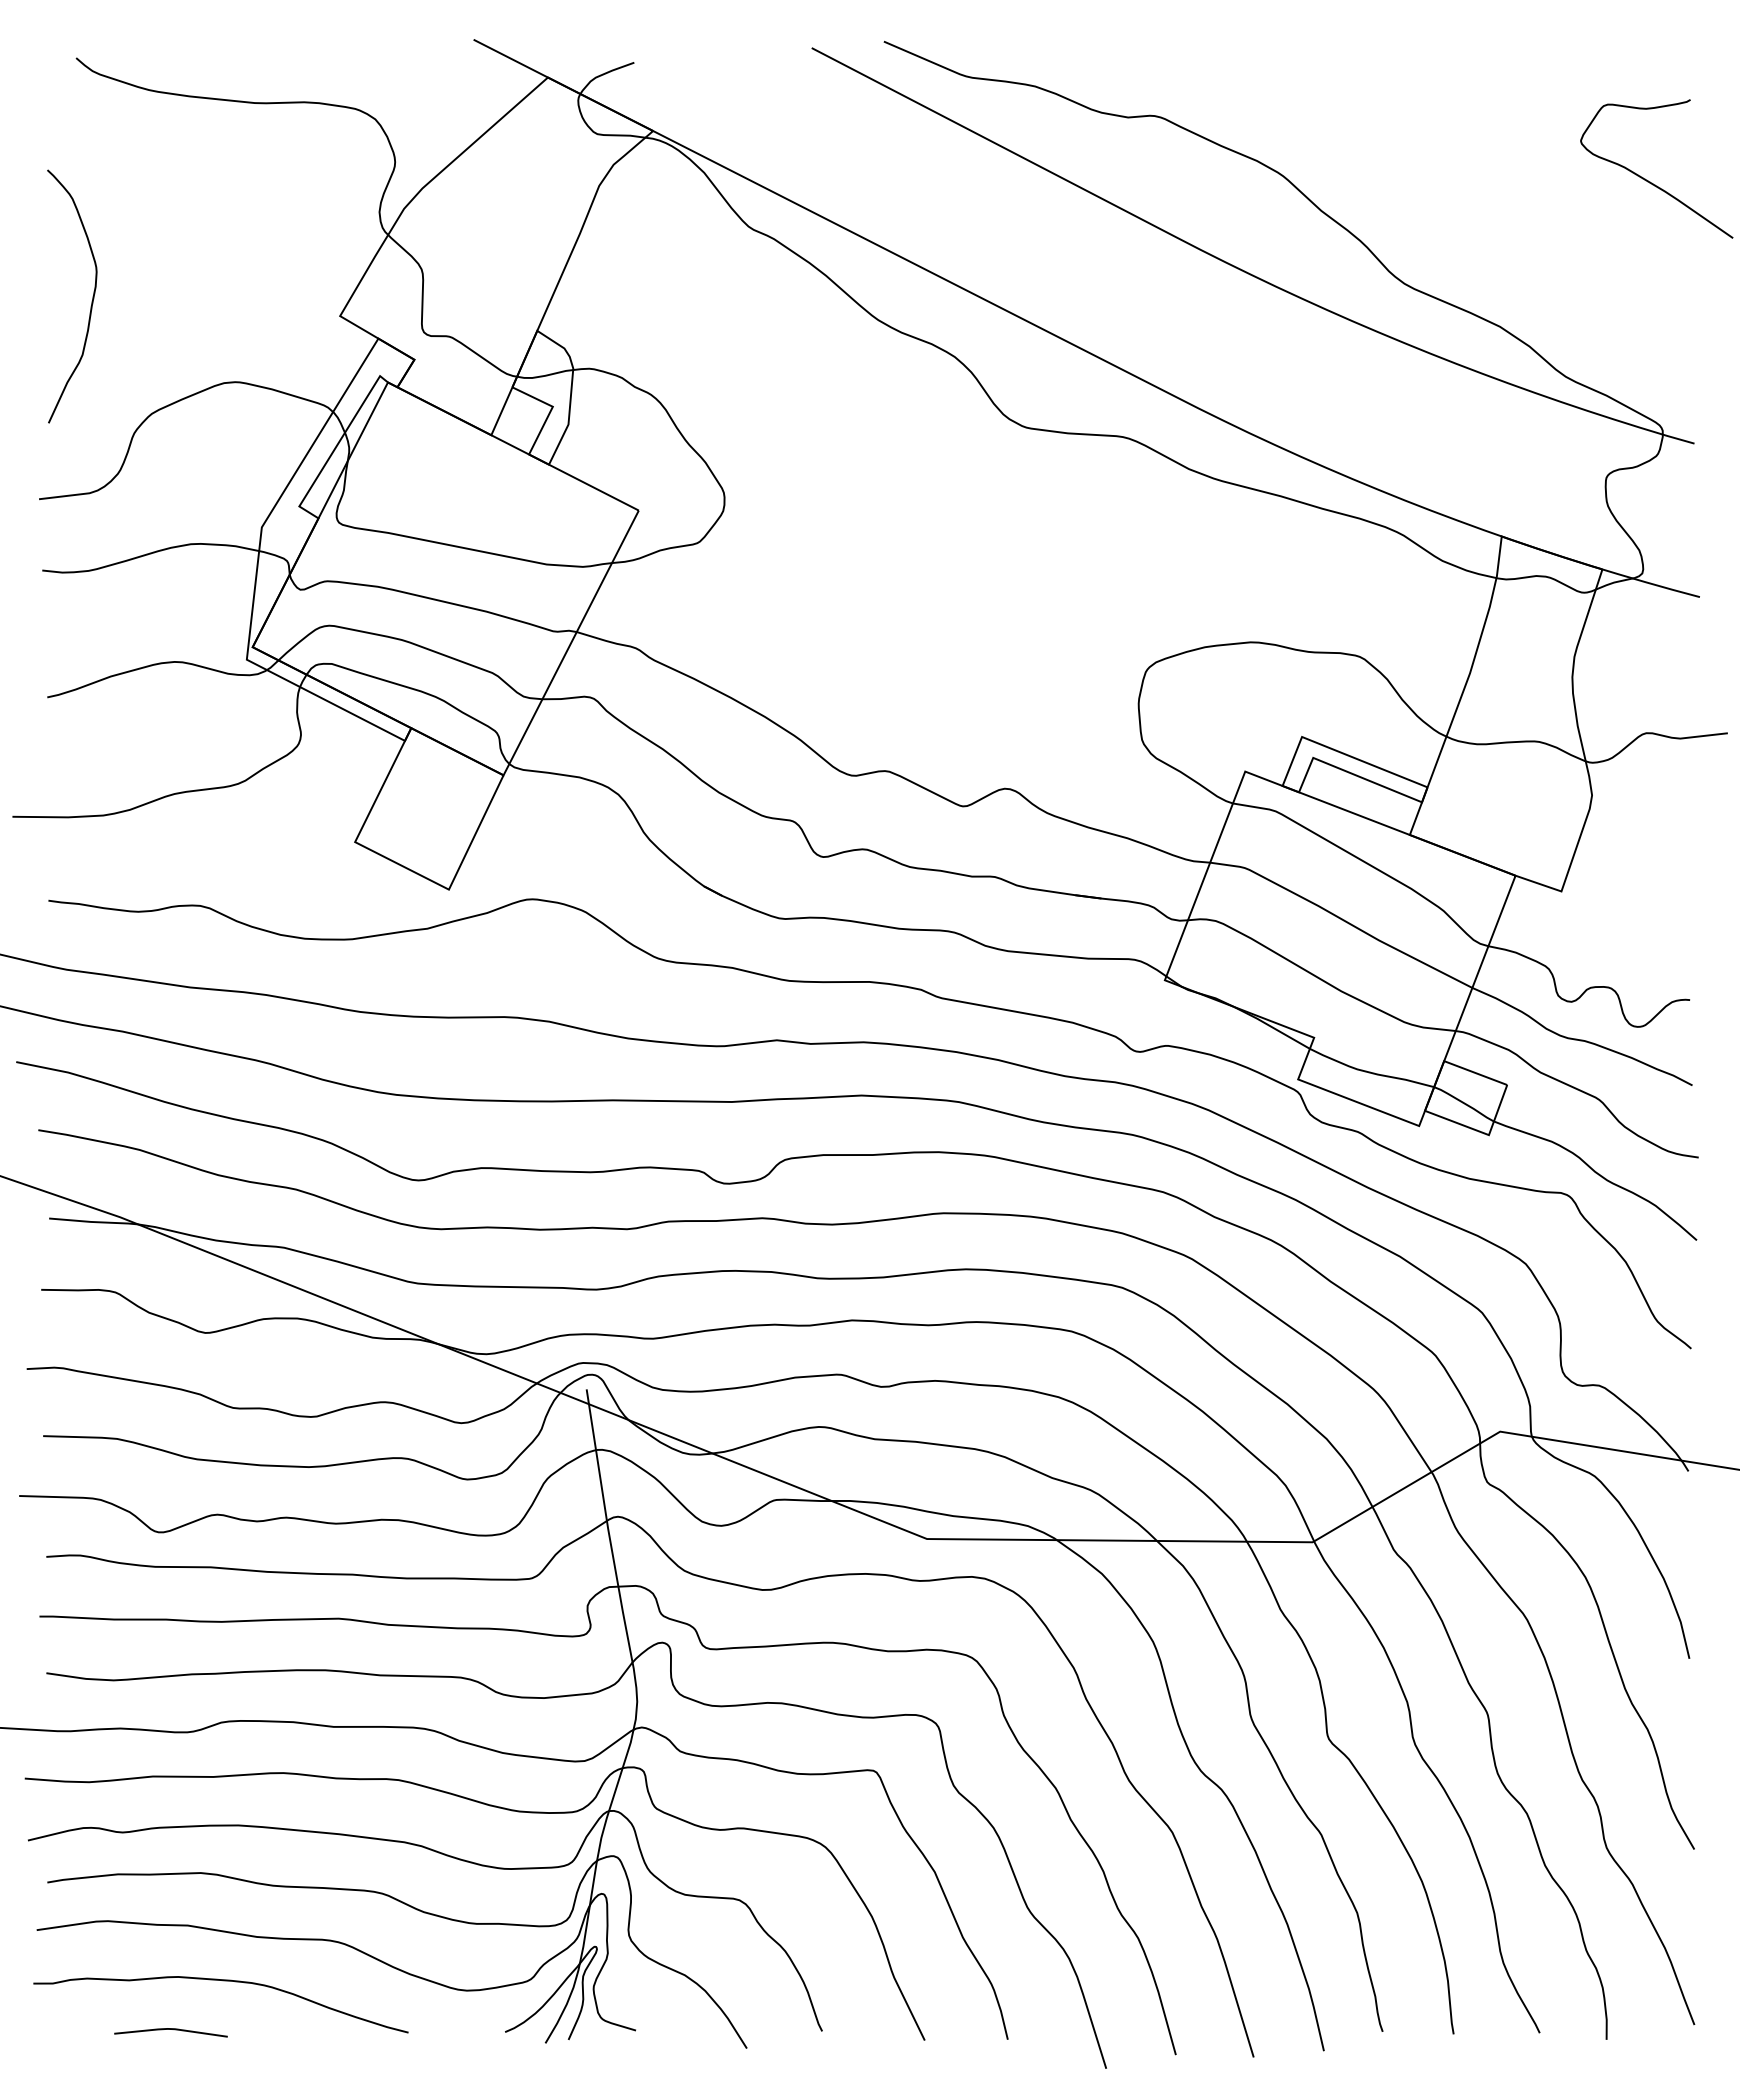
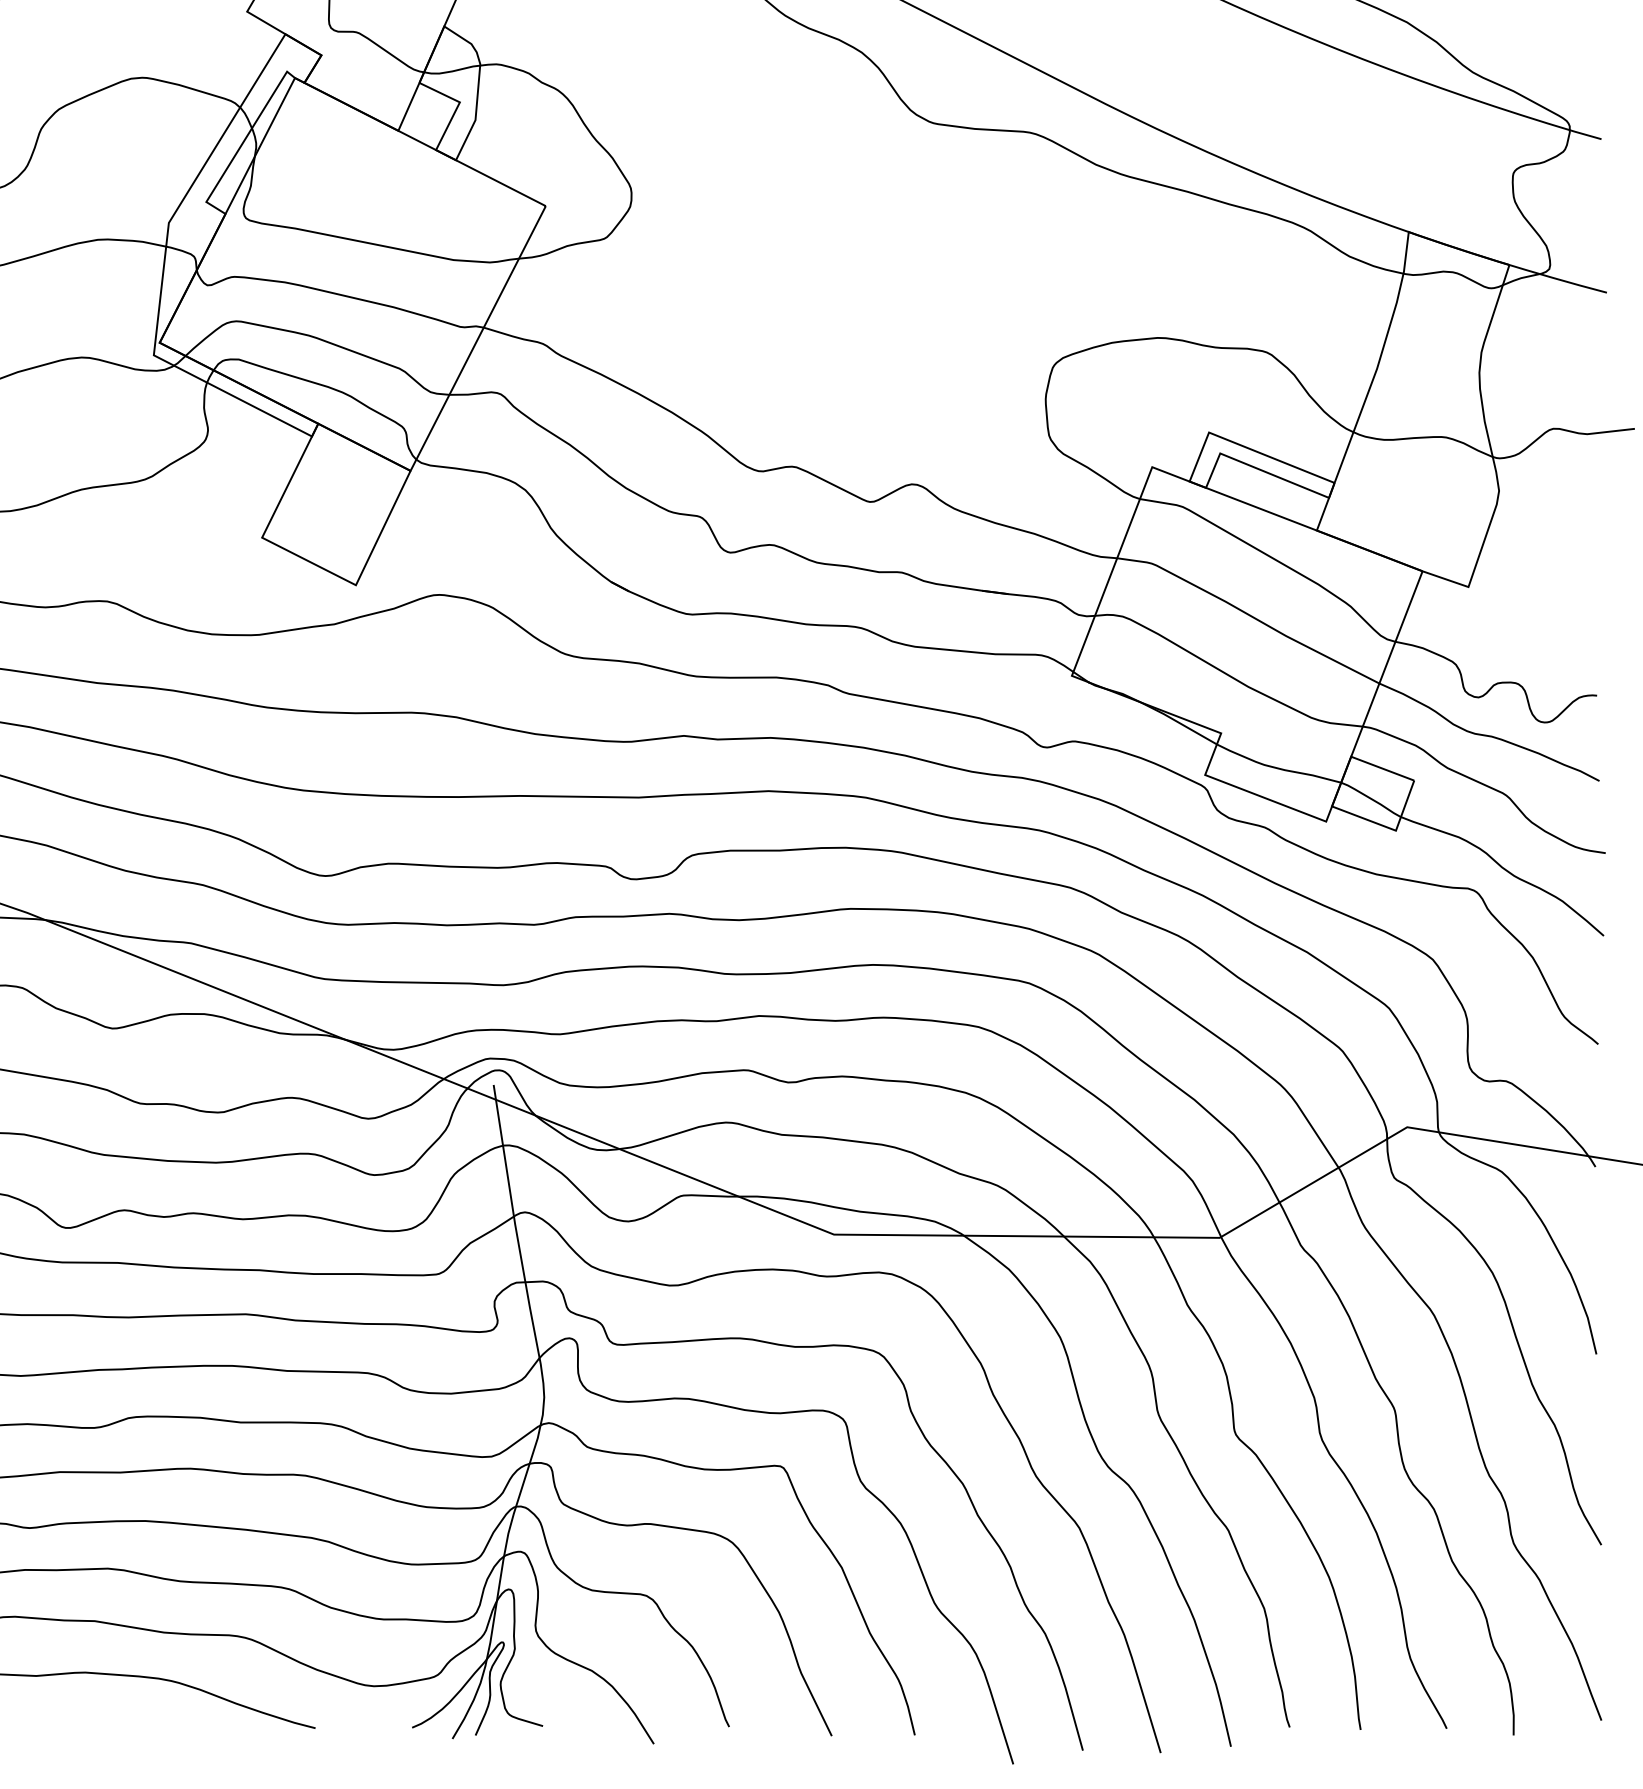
line: (170, 2029) -> (77, 1725), removed

